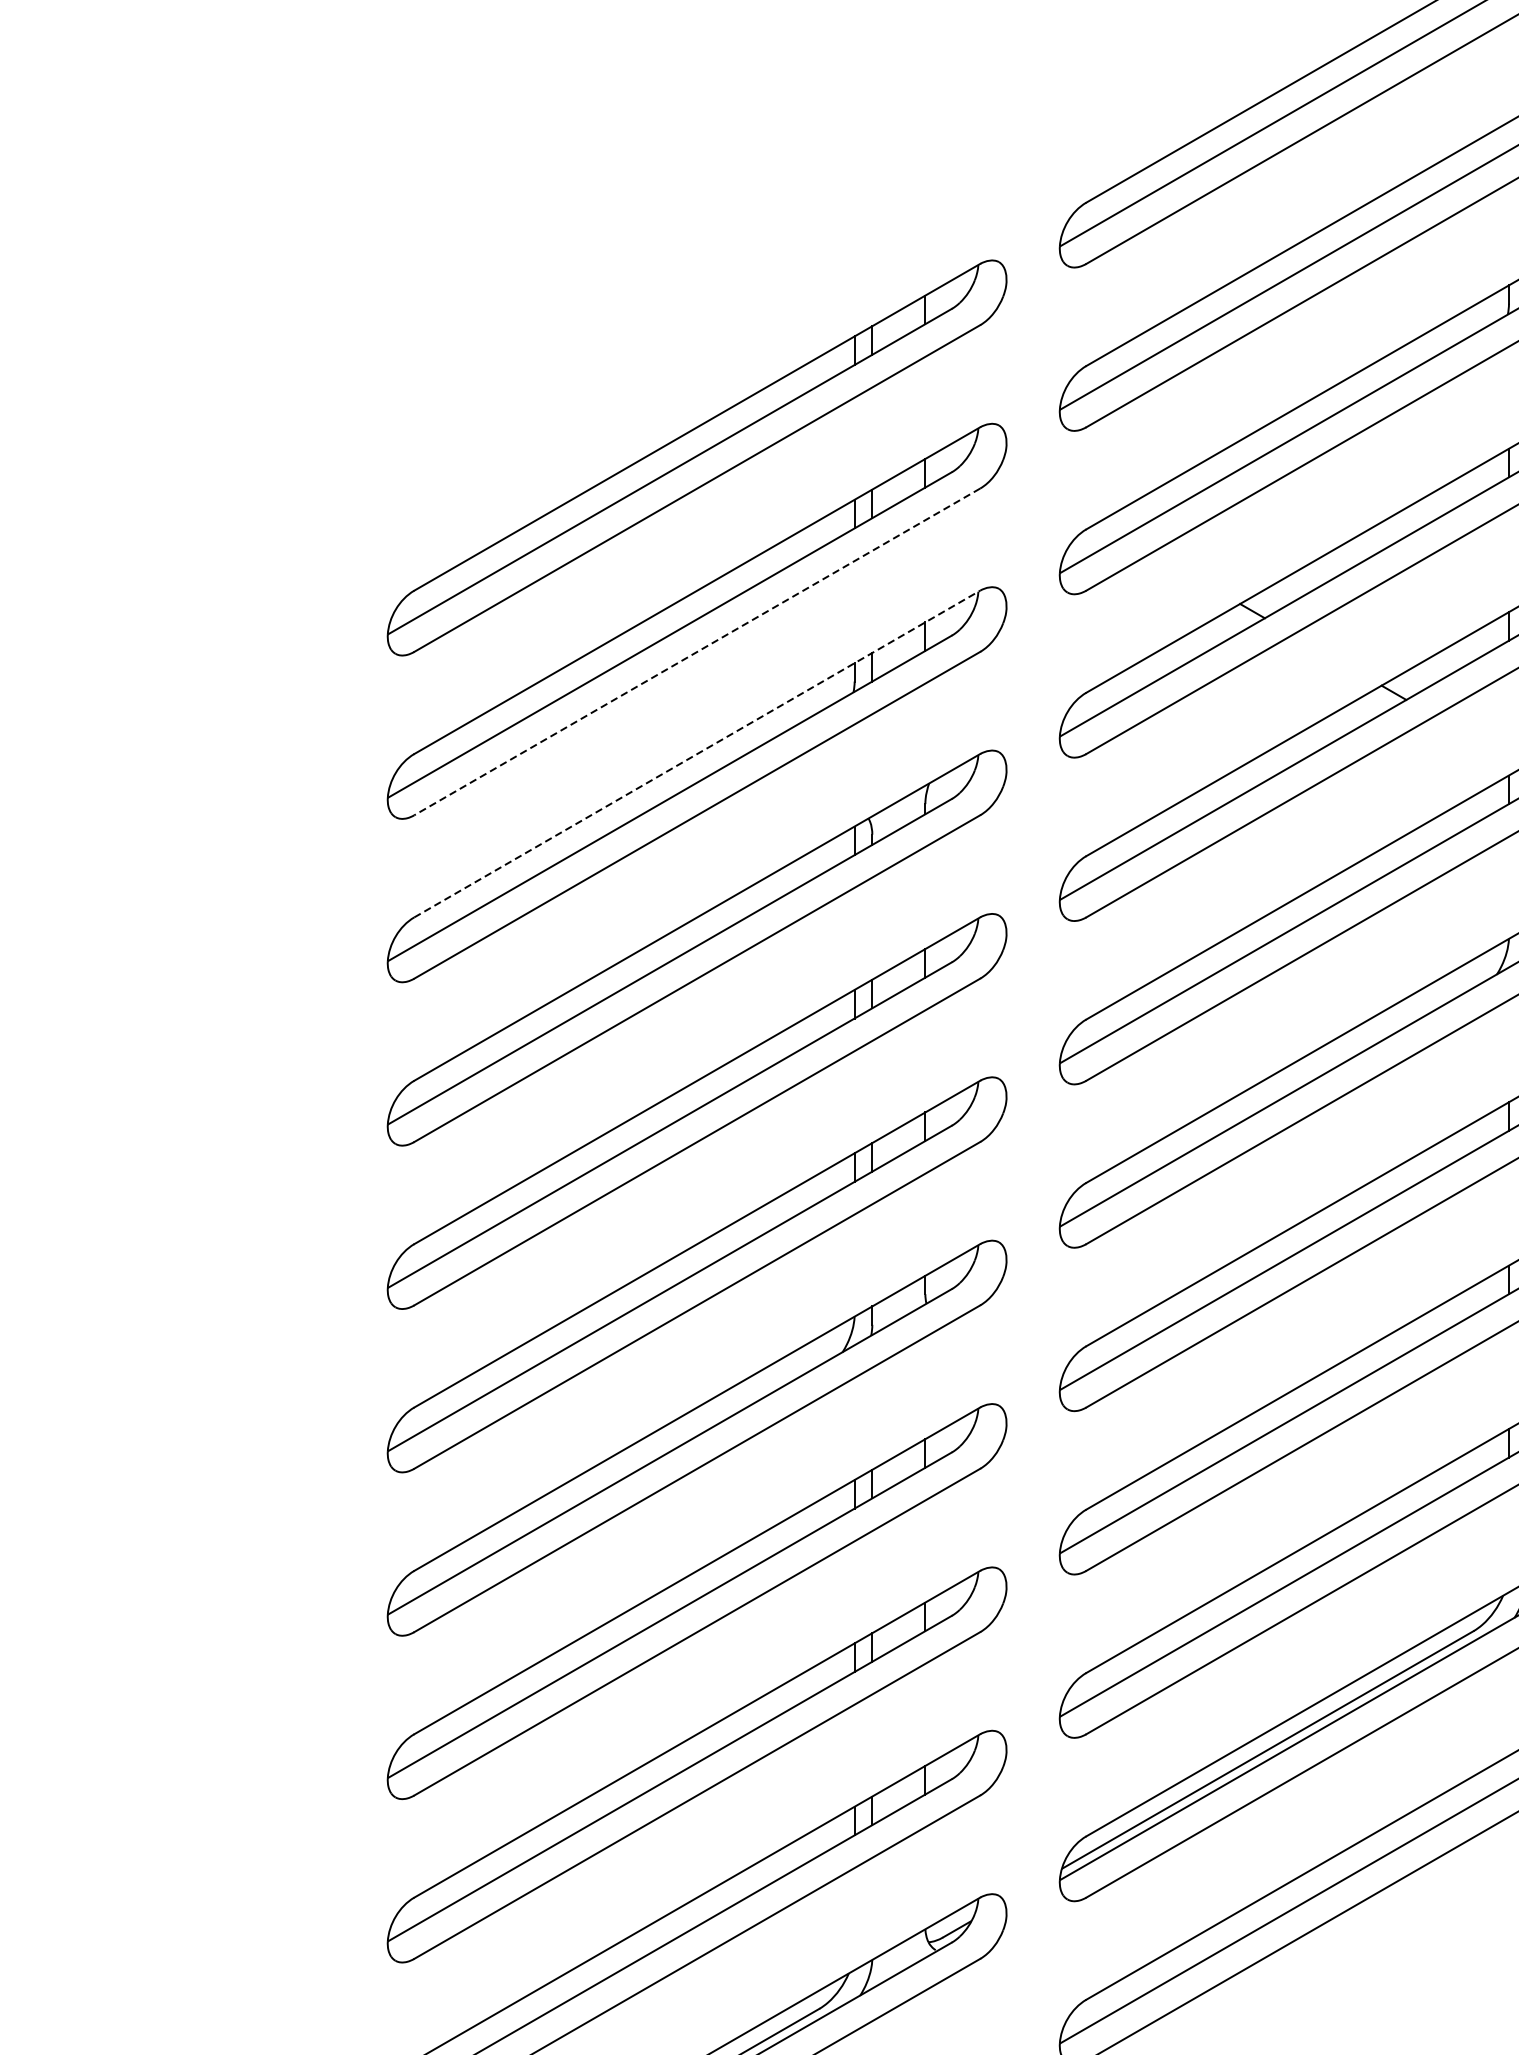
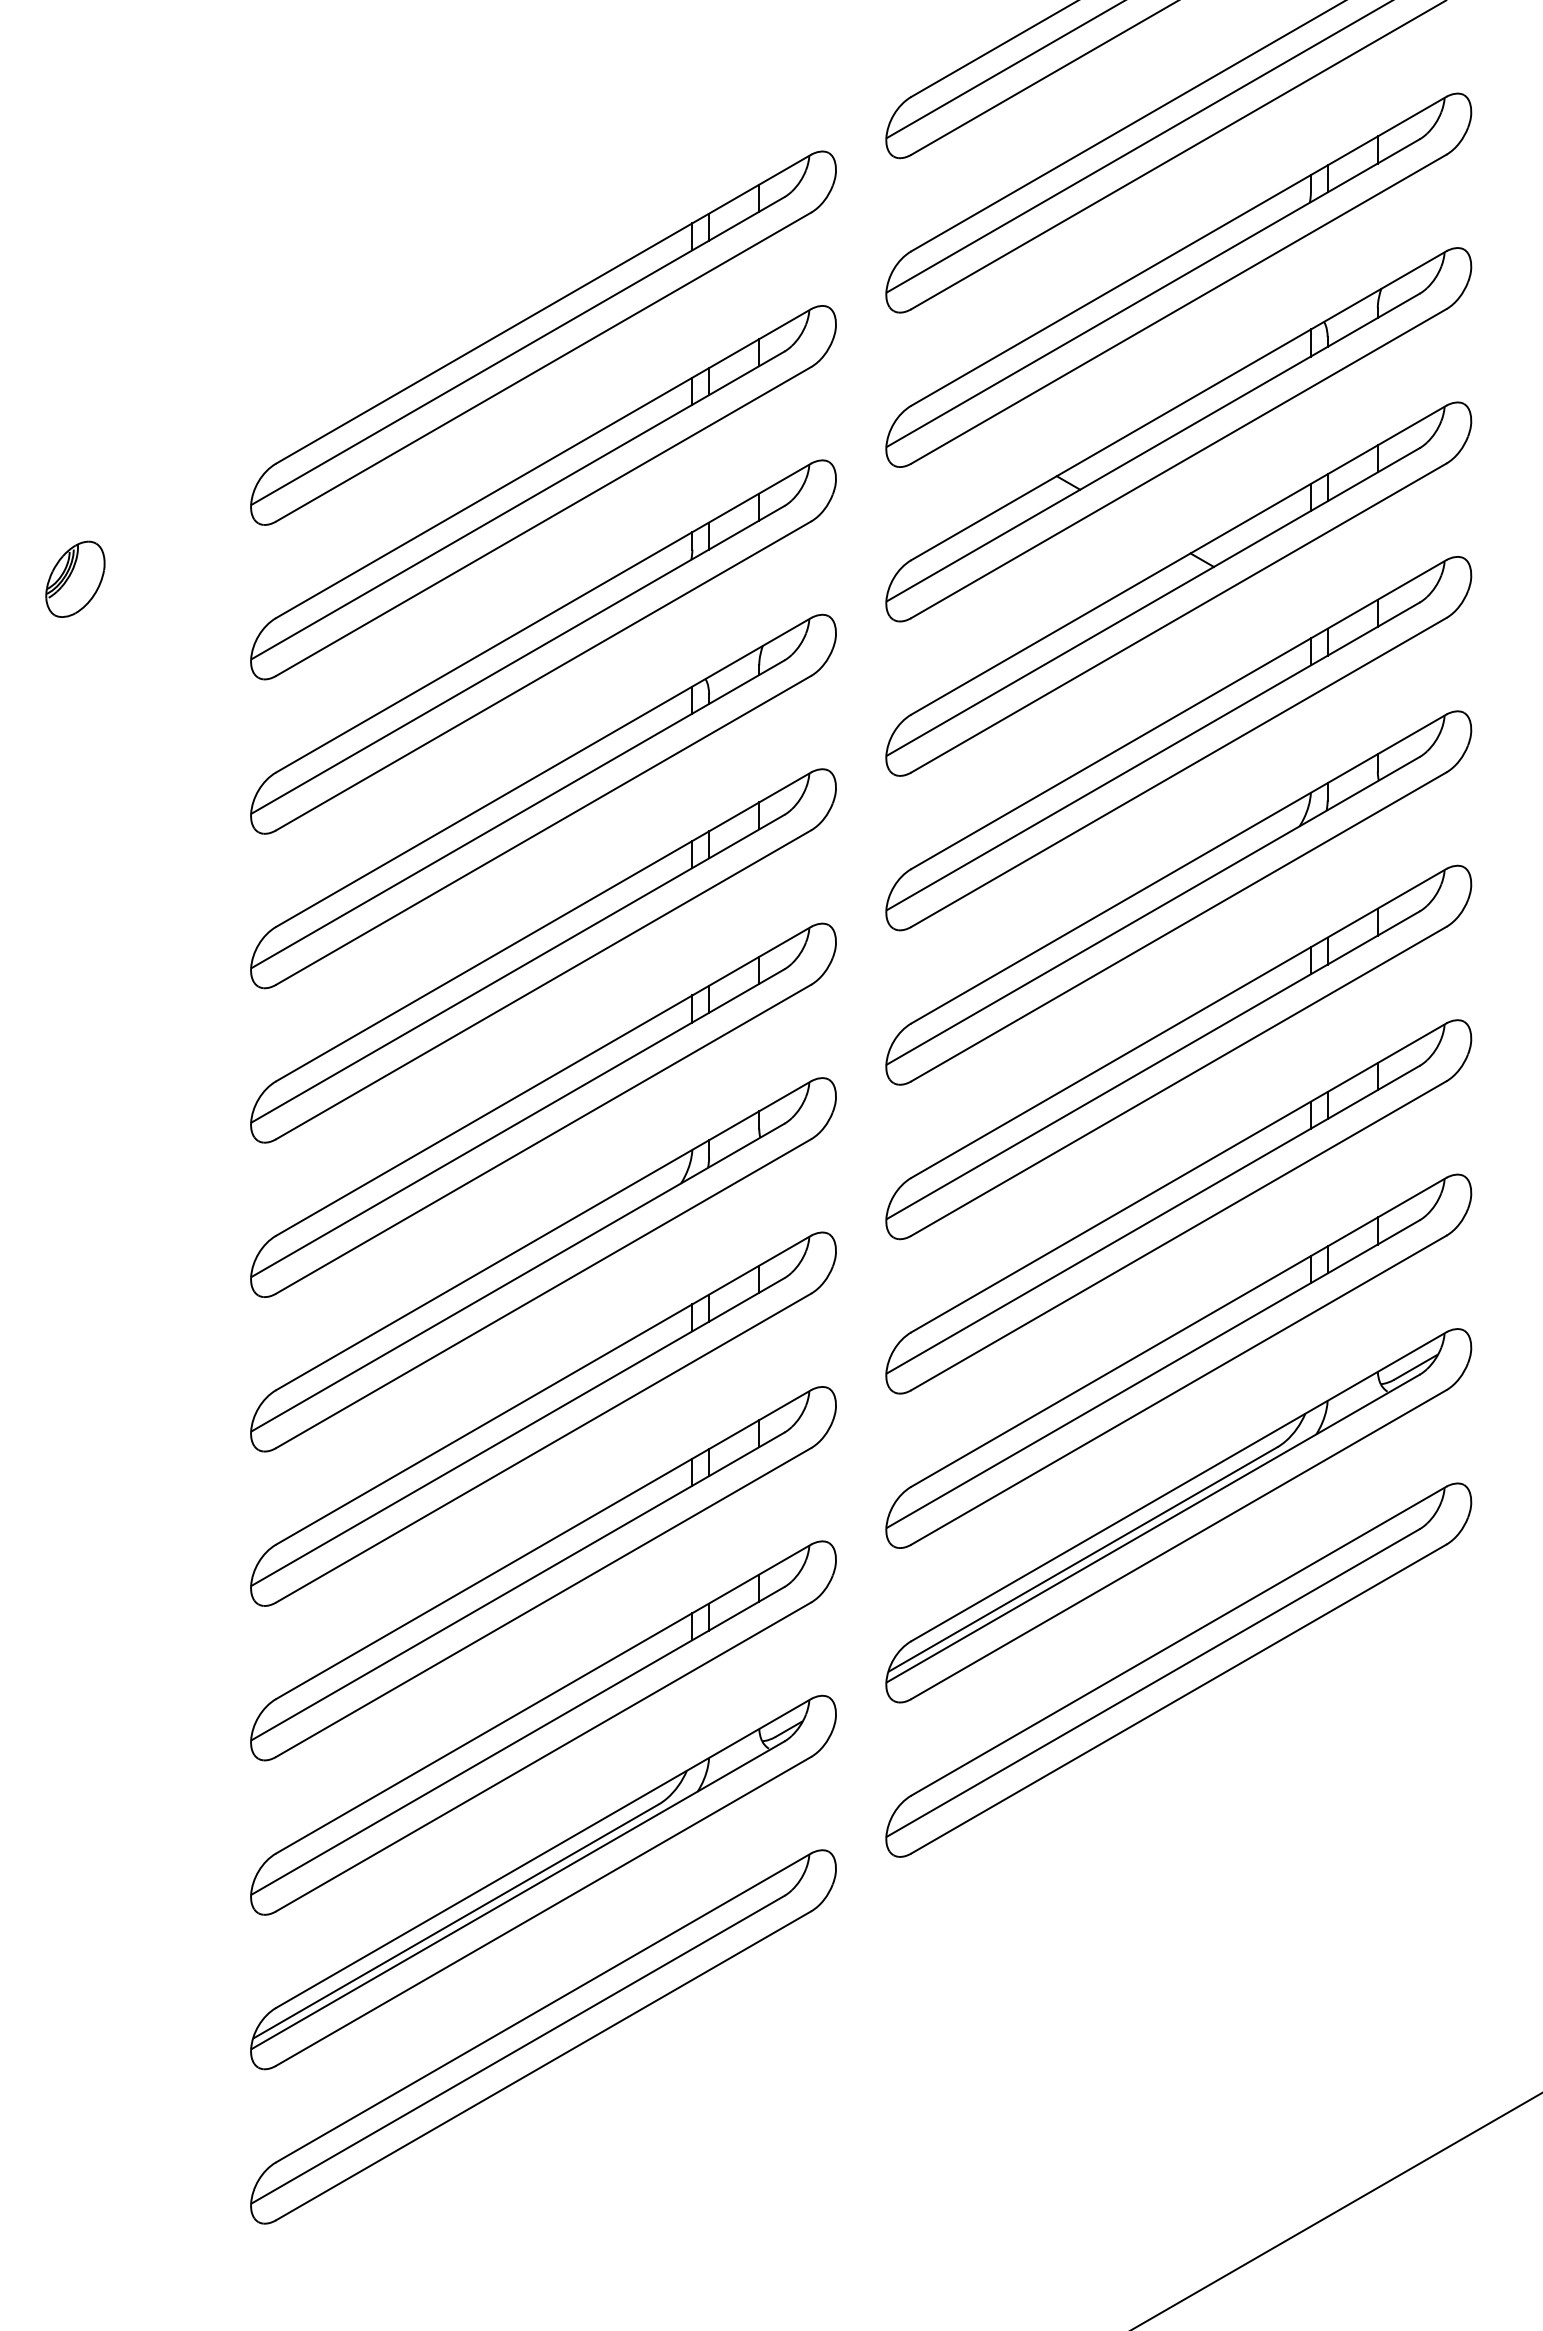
line: (697, 651) -> (543, 521), dashed -> solid
part: (202, 712) -> (75, 578), added
line: (697, 754) -> (543, 618), dashed -> solid

